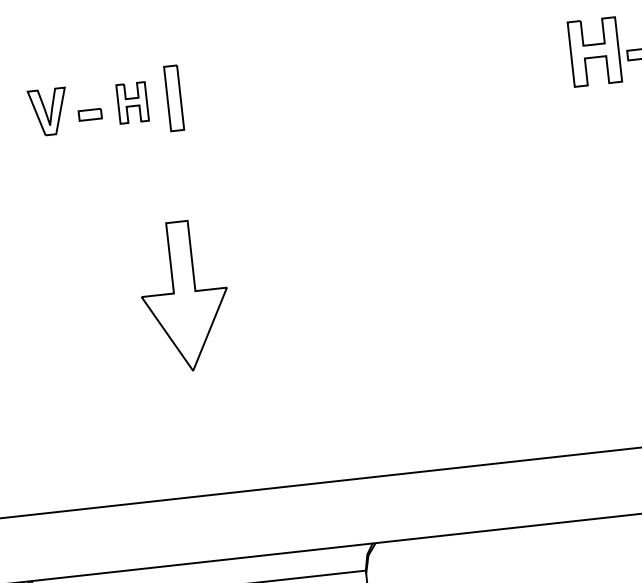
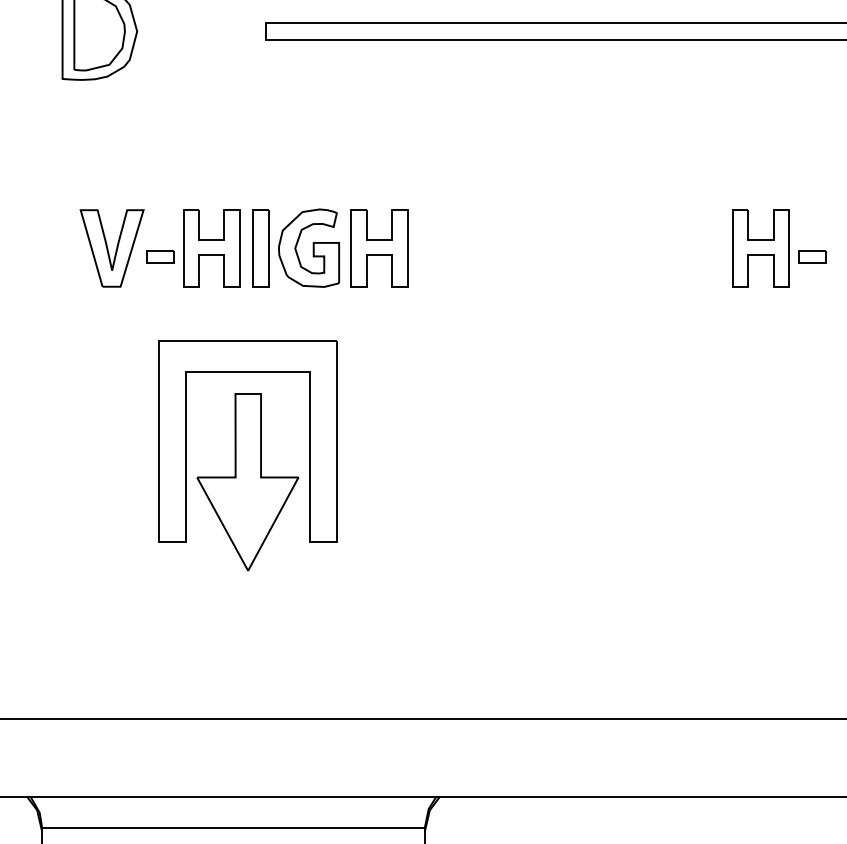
part: (273, 87) -> (379, 248), added
part: (213, 93) -> (308, 247), added
part: (132, 103) -> (211, 248), size x1.67
part: (48, 112) -> (111, 248), size x1.43
part: (129, 267) -> (186, 441), added

